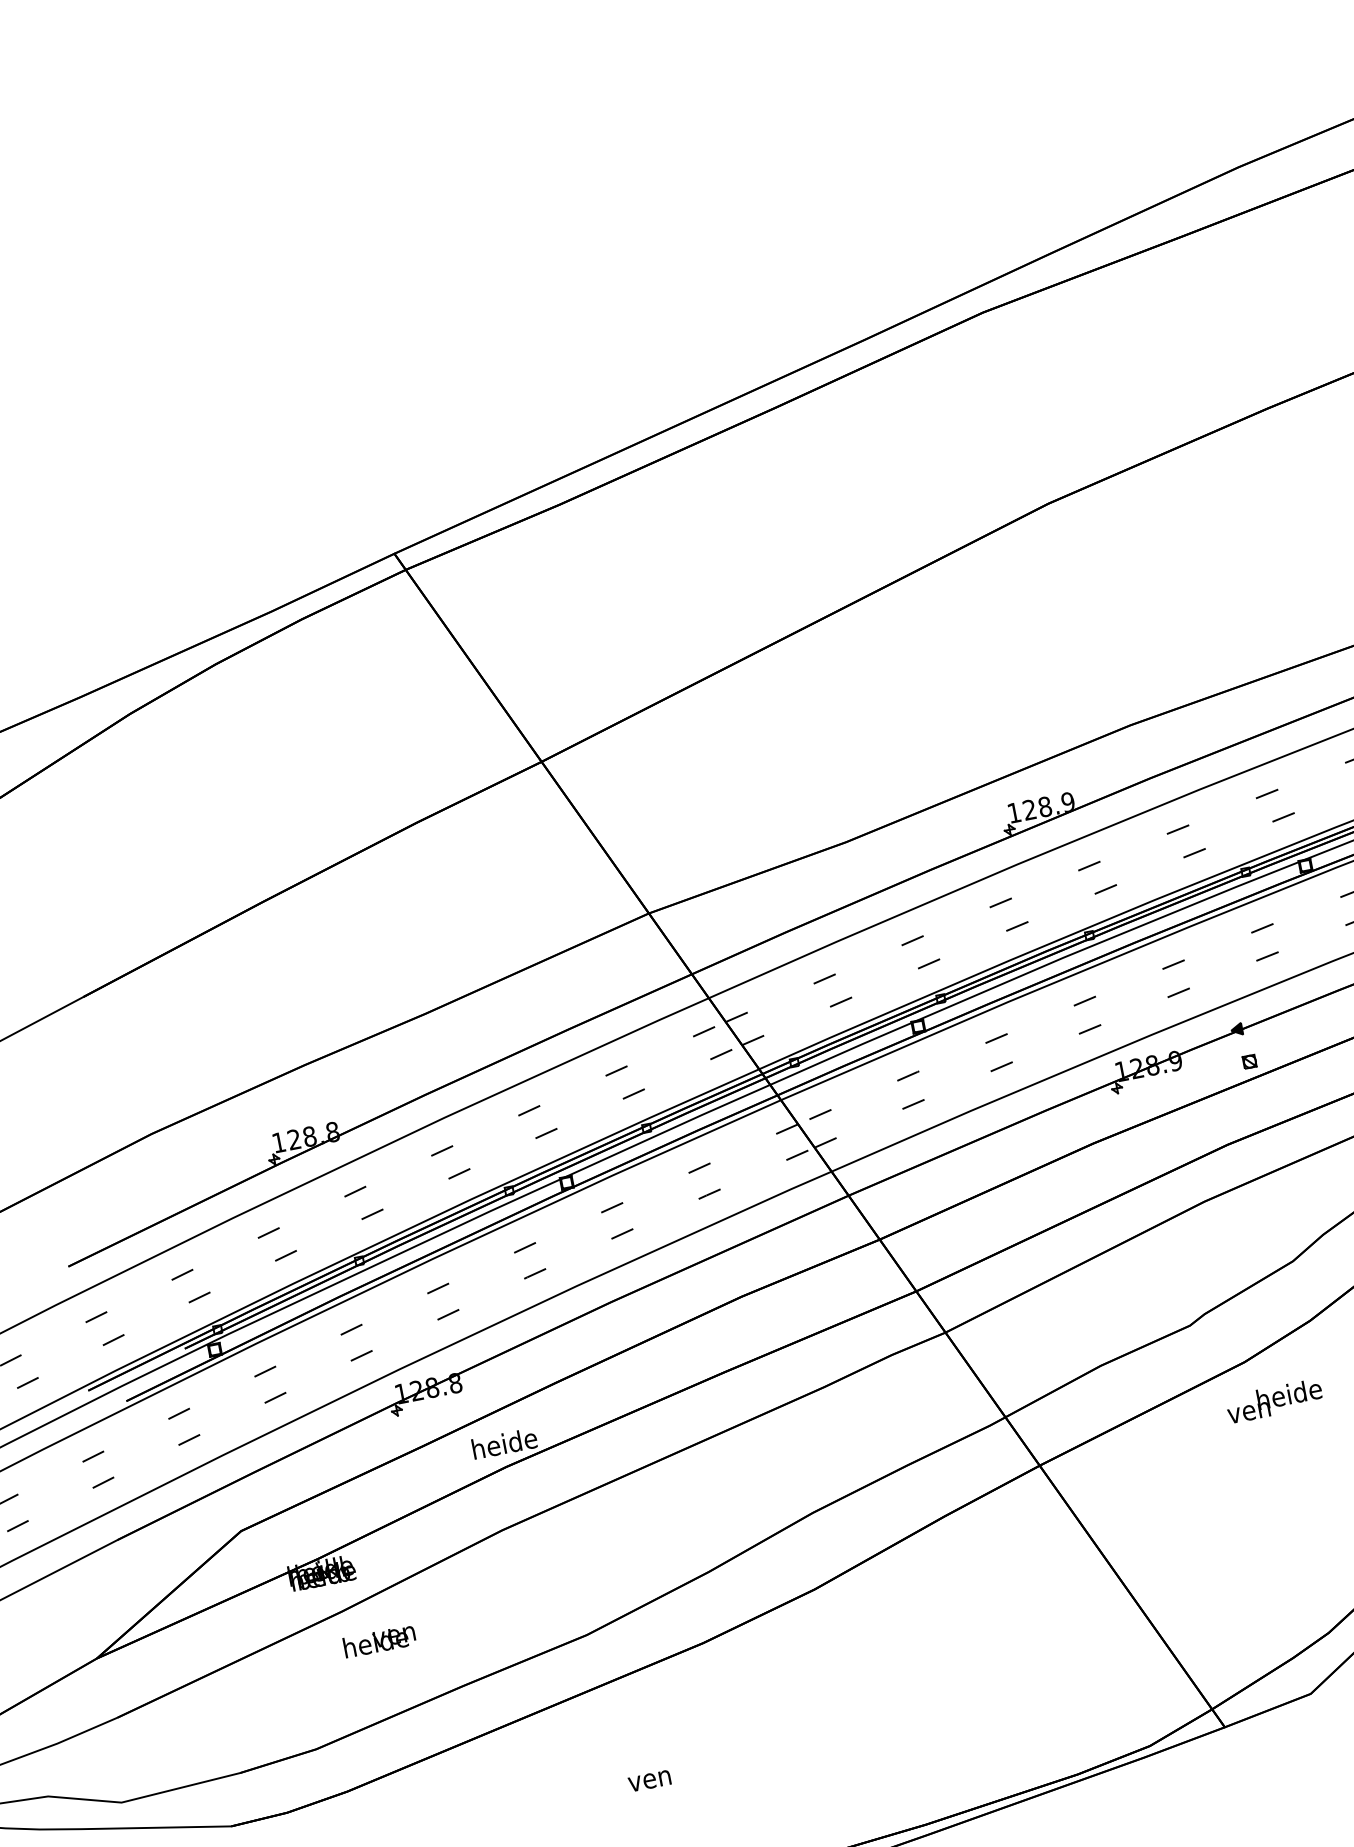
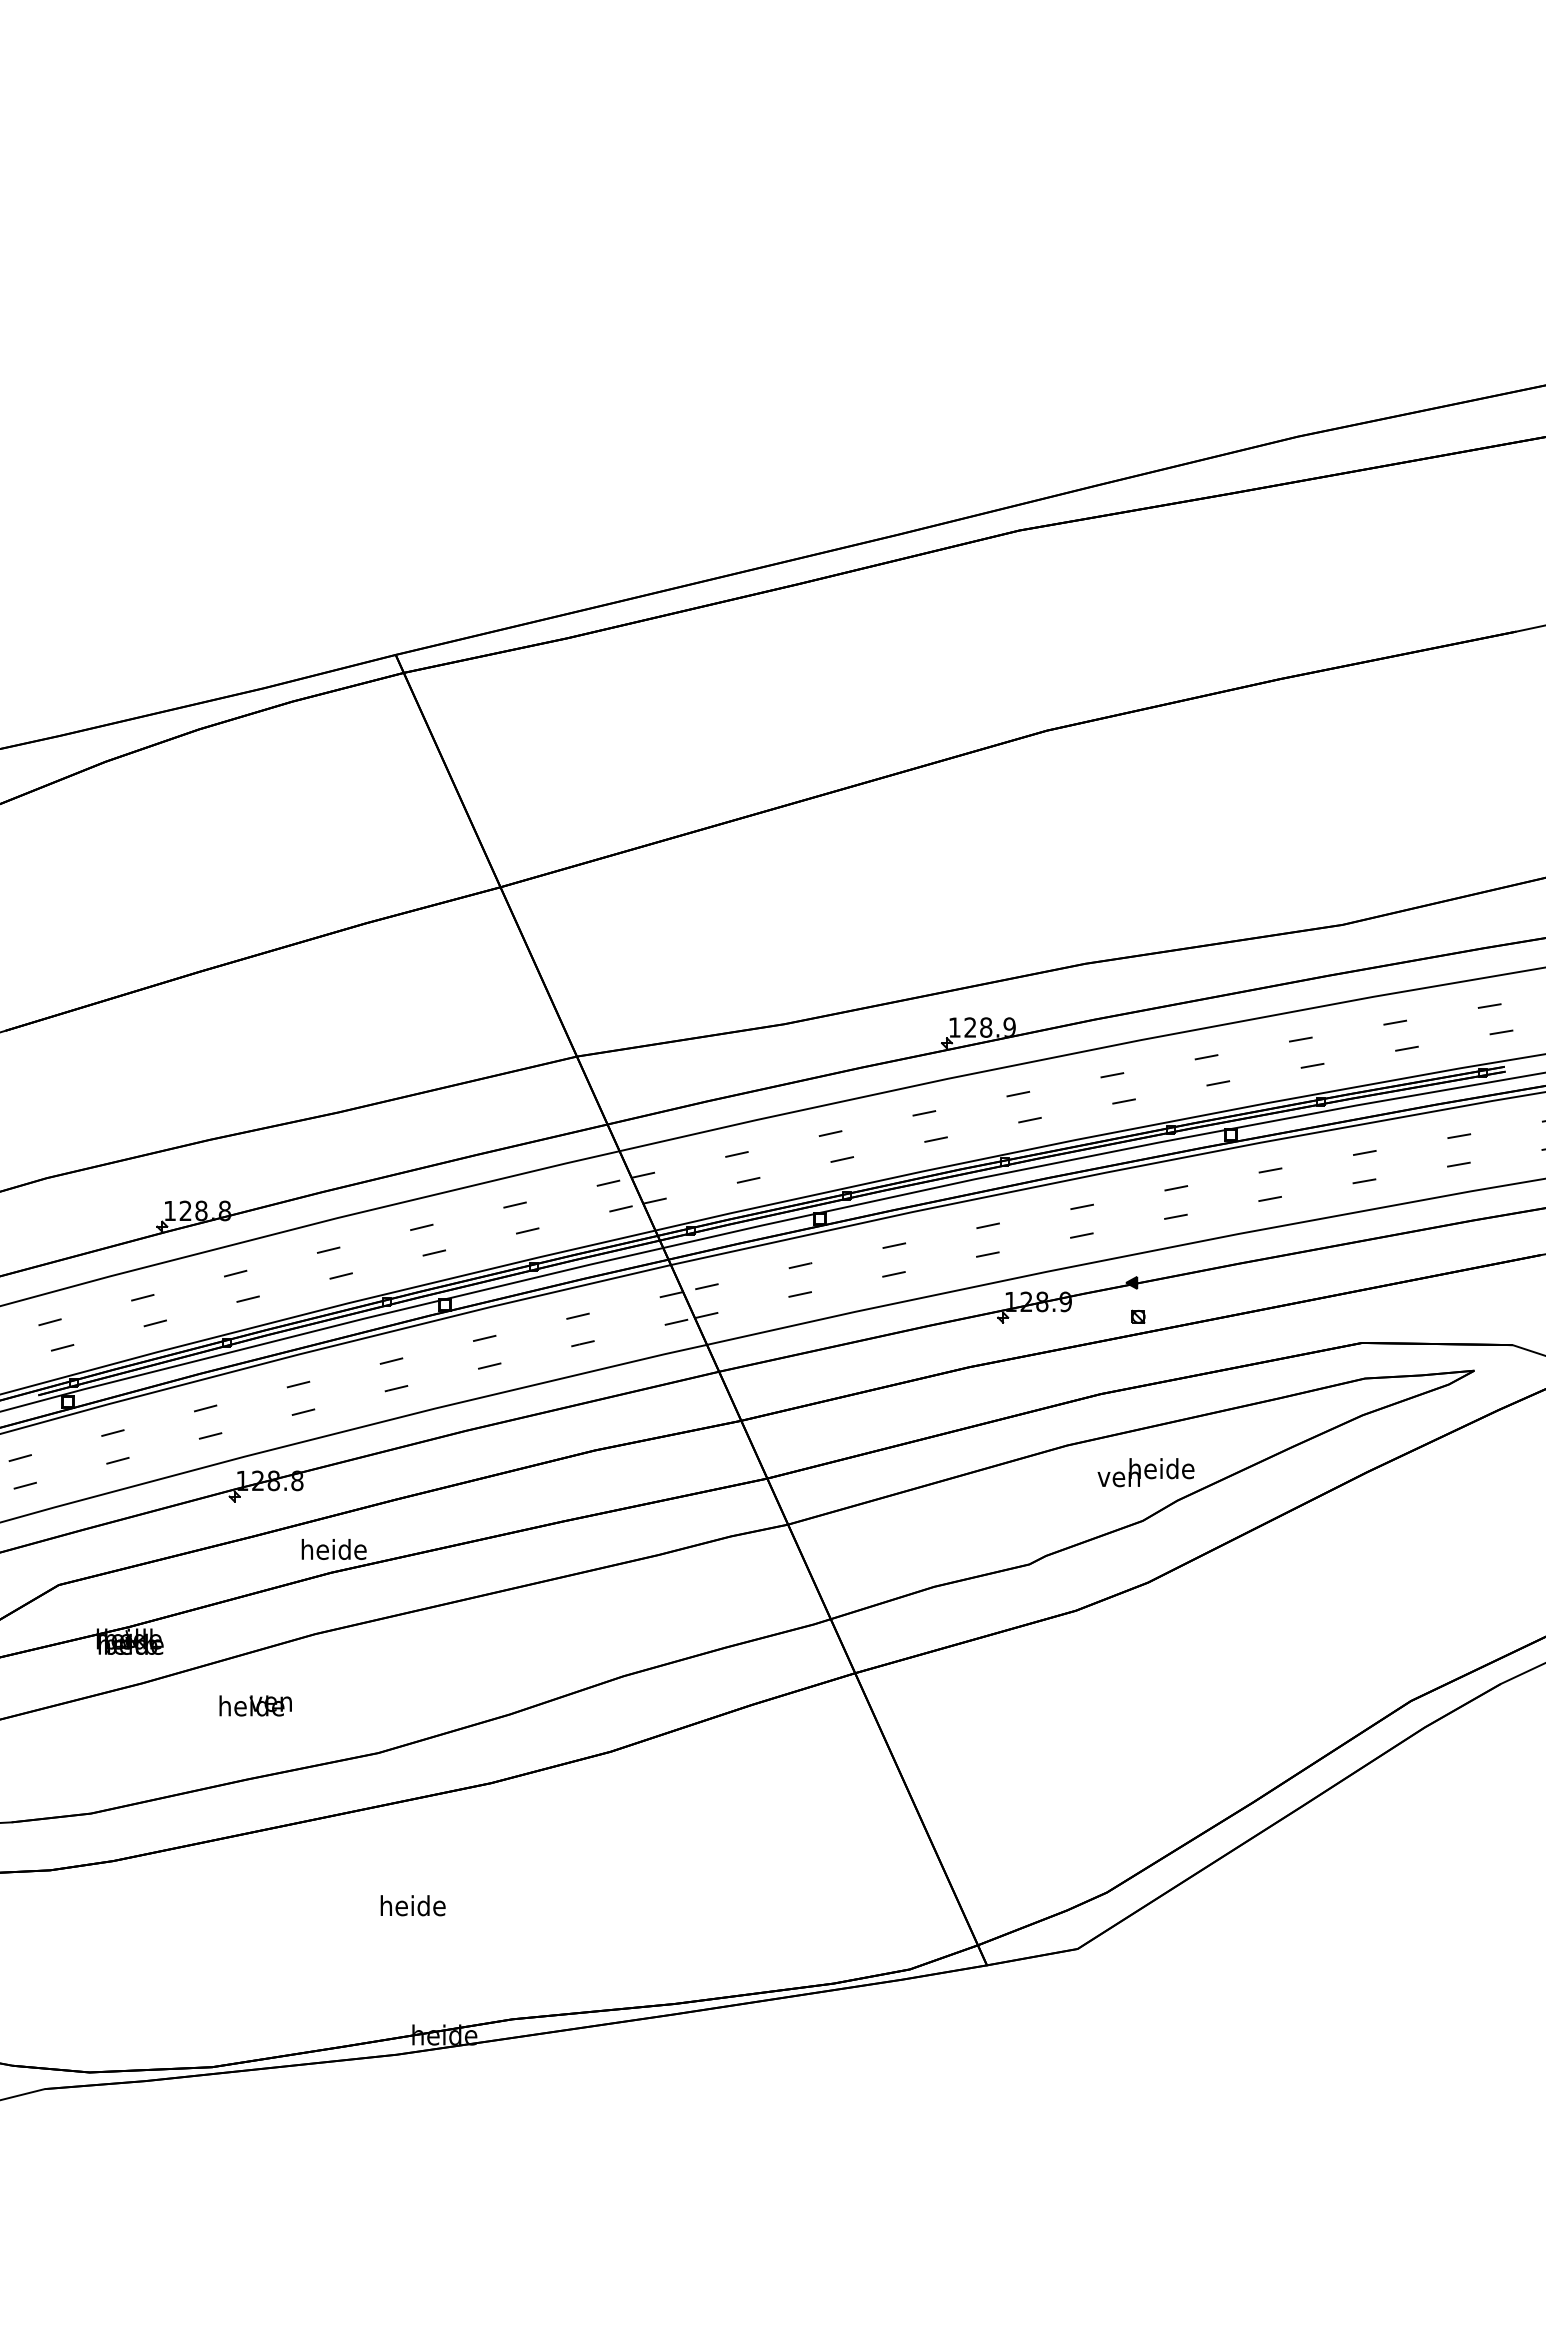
text: (1274, 1401) -> (1145, 1472), moved
text: (379, 1641) -> (255, 1705), moved
text: (649, 1778) -> (412, 1905), ven -> heide

